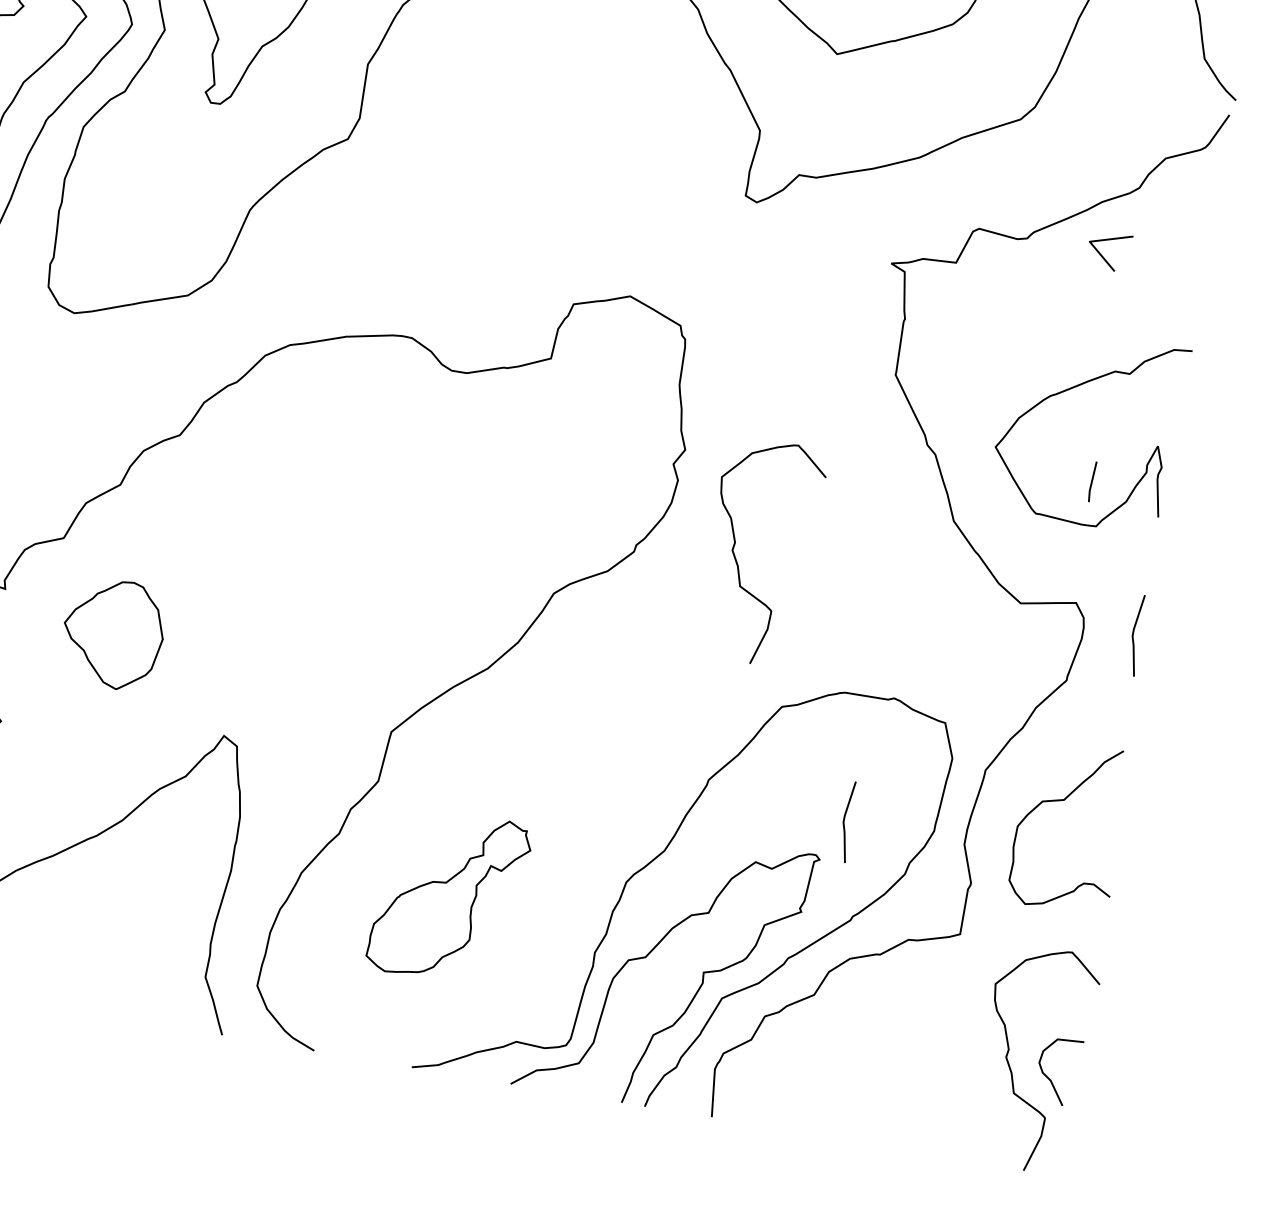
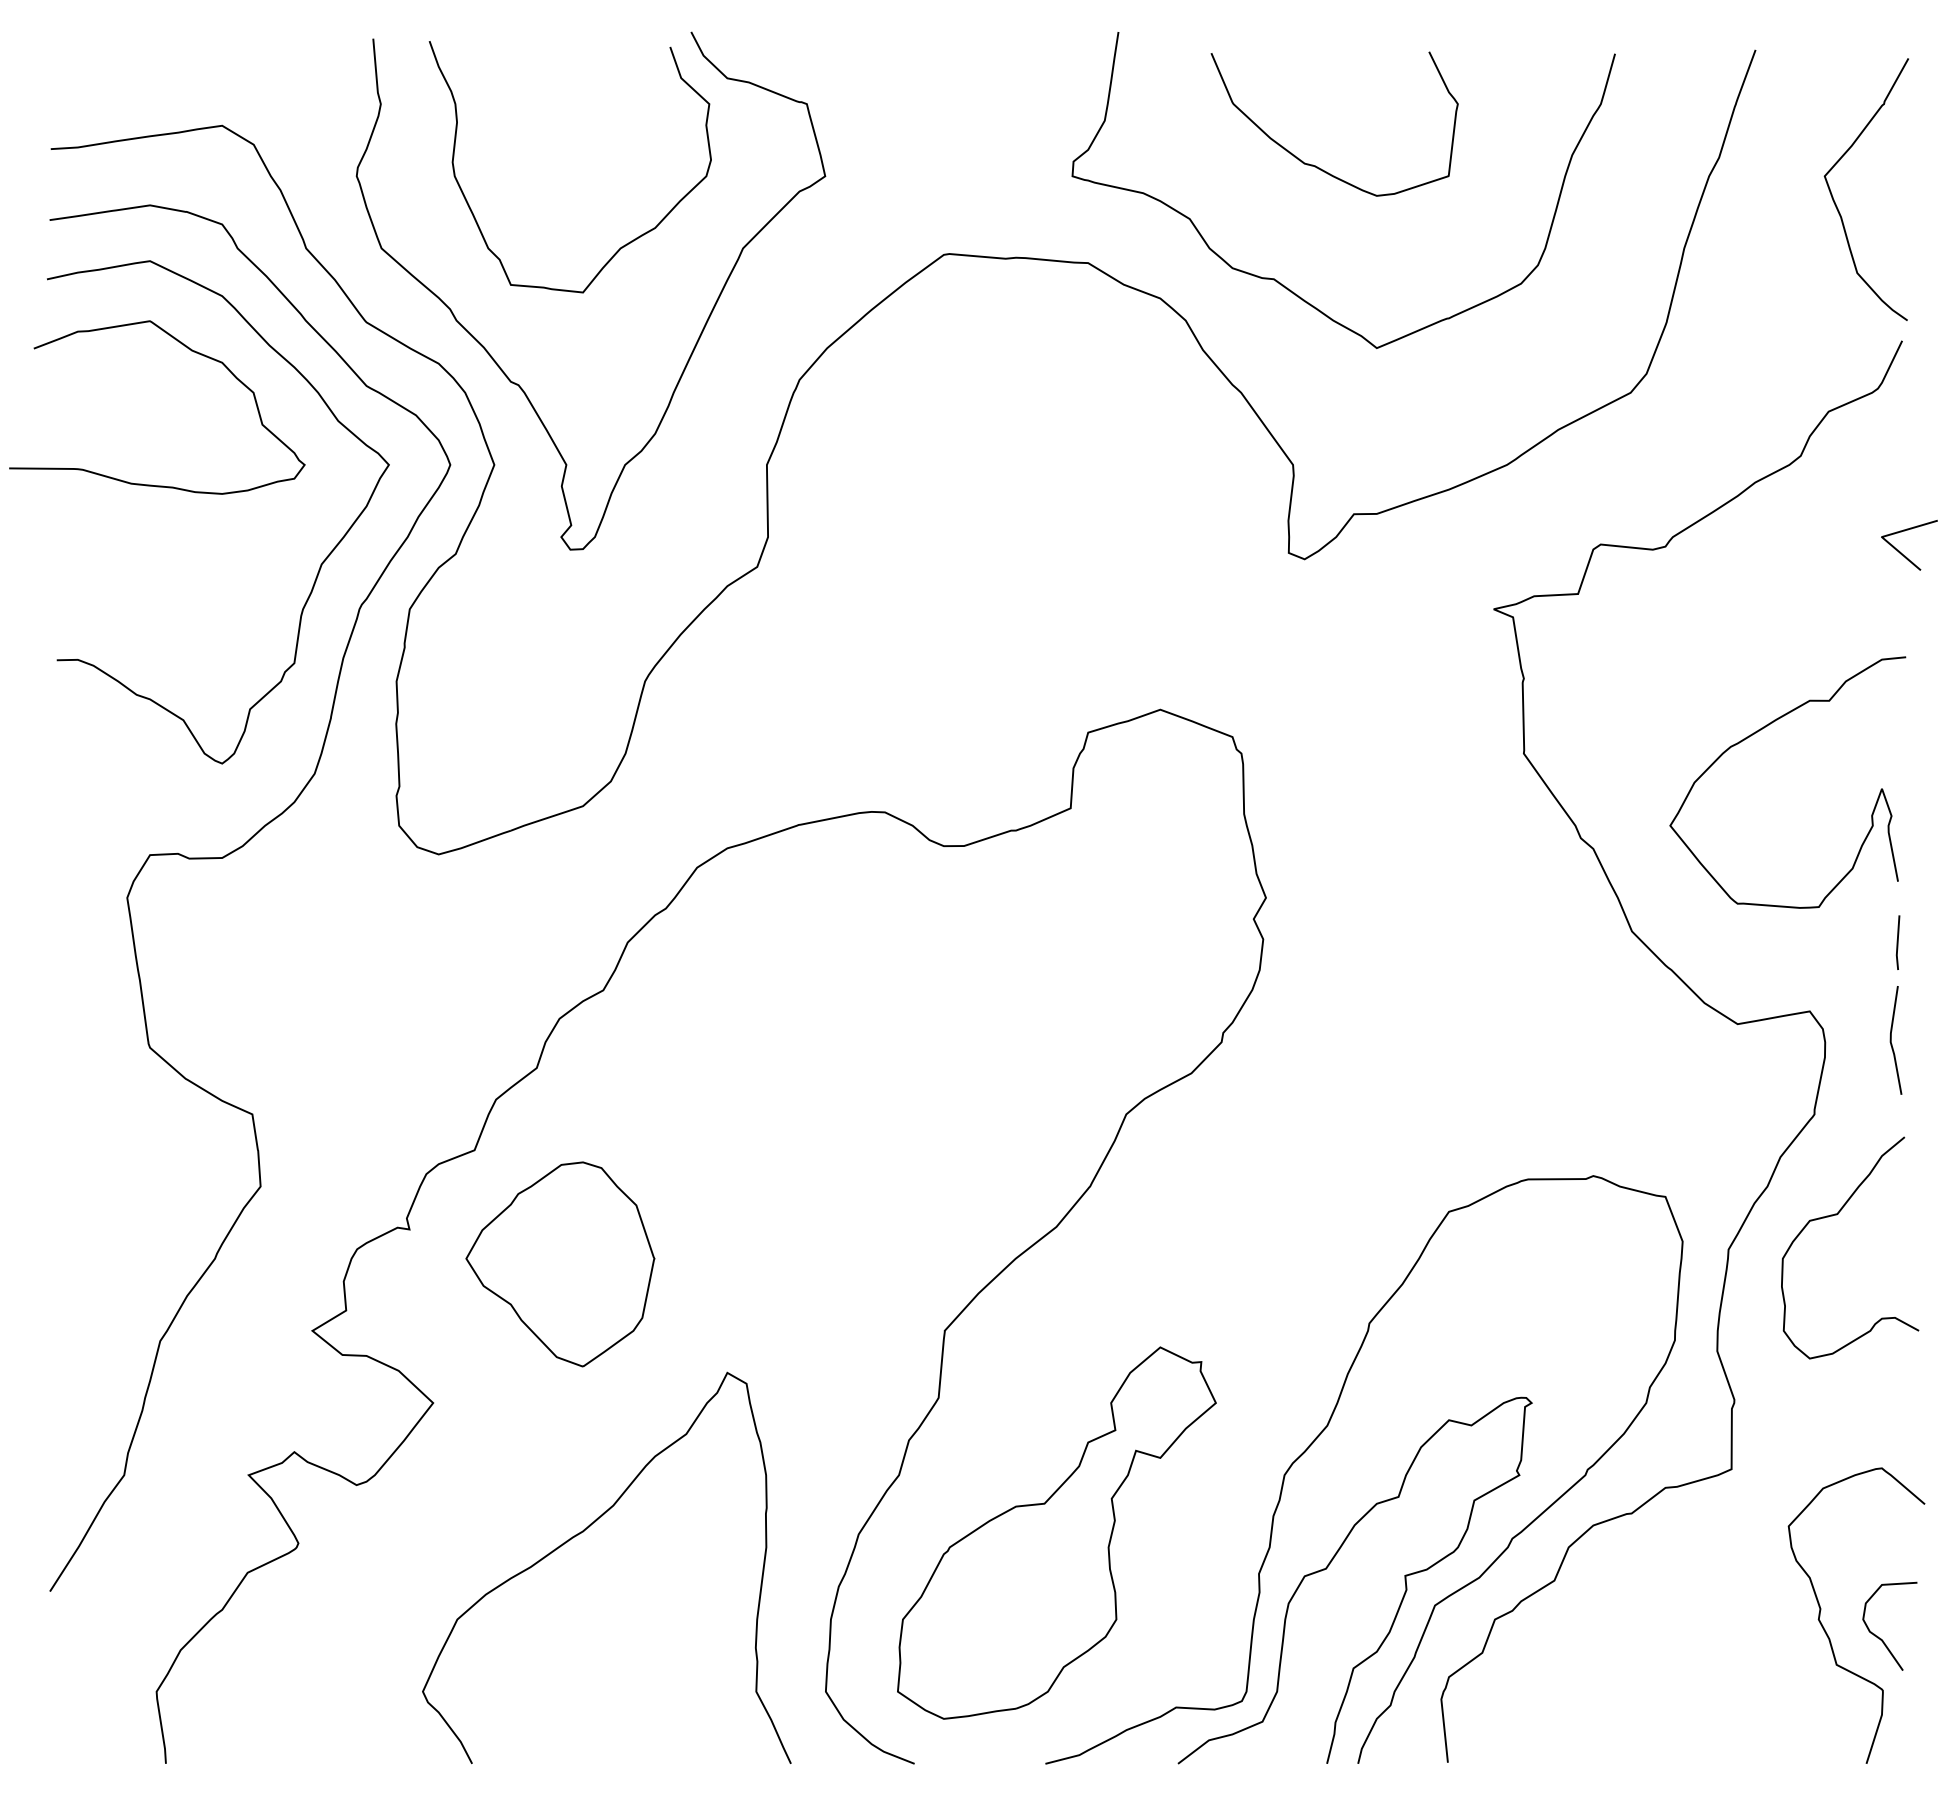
line: (1102, 255) -> (1901, 552), moved
line: (1091, 481) -> (1897, 942), moved
curve: (736, 560) -> (1357, 1030), removed
part: (113, 634) -> (560, 1264), size x1.43
curve: (1063, 800) -> (1836, 1215), moved
line: (844, 821) -> (1555, 1347), removed
part: (449, 896) -> (1056, 1532), size x1.67

